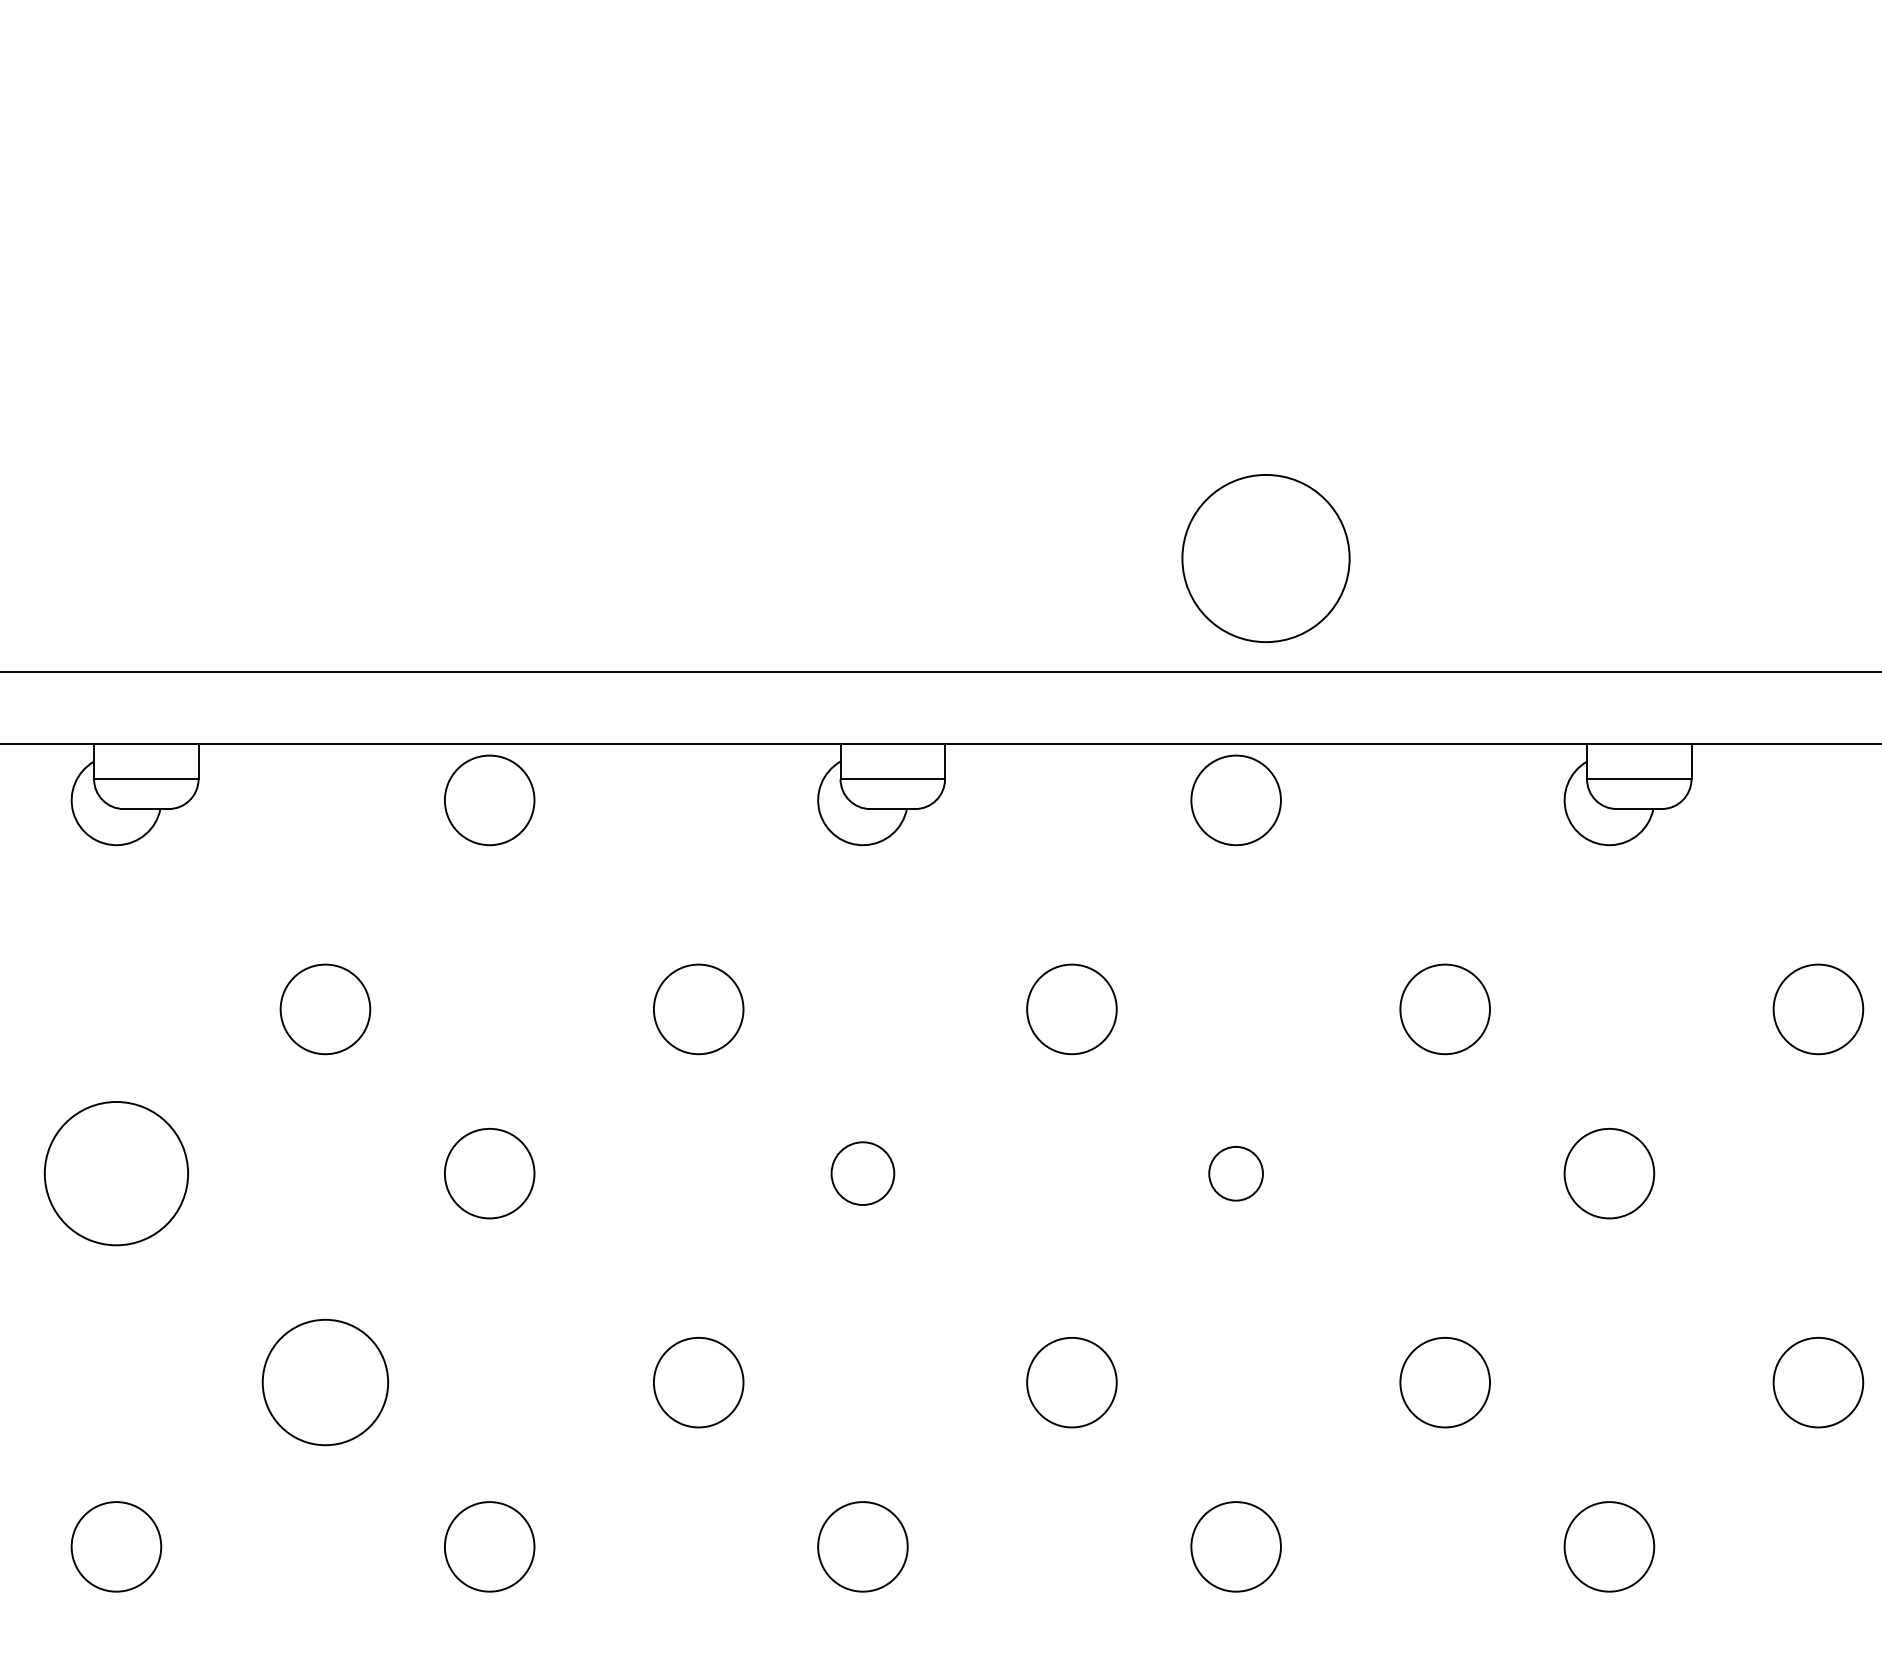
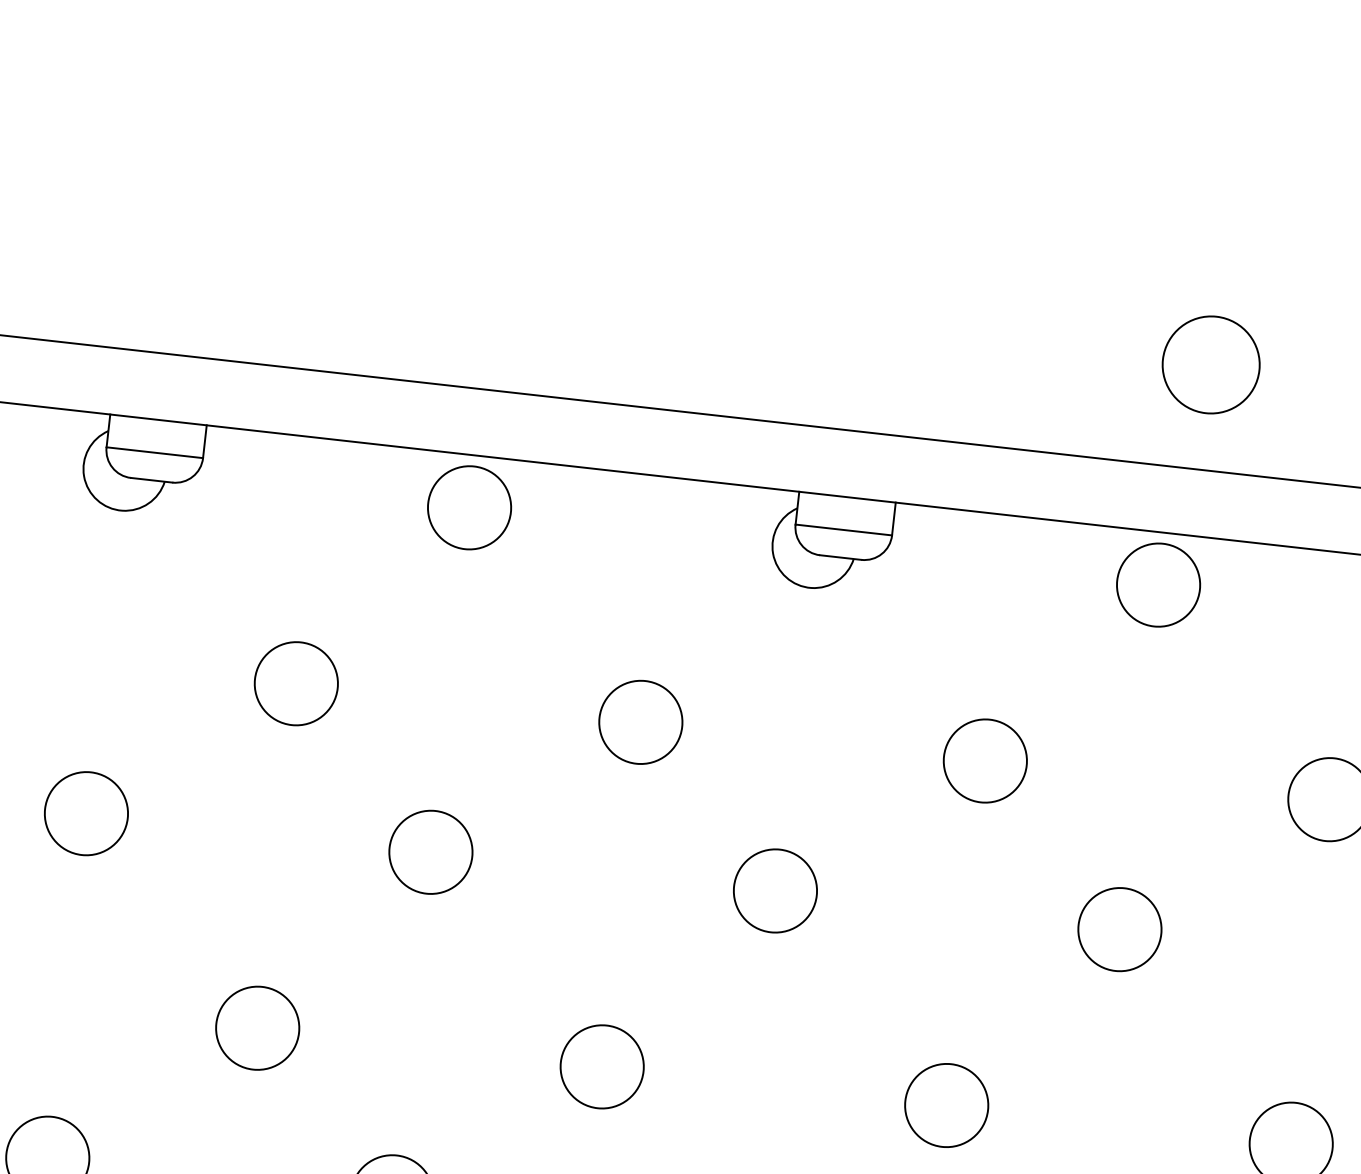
circle: (1265, 558) -> (1210, 364), size x0.62
circle: (116, 1173) -> (86, 813), size x0.62
circle: (862, 1173) -> (775, 890), size x1.43
circle: (1235, 1173) -> (1119, 929), size x1.67
circle: (325, 1382) -> (257, 1028), size x0.71

